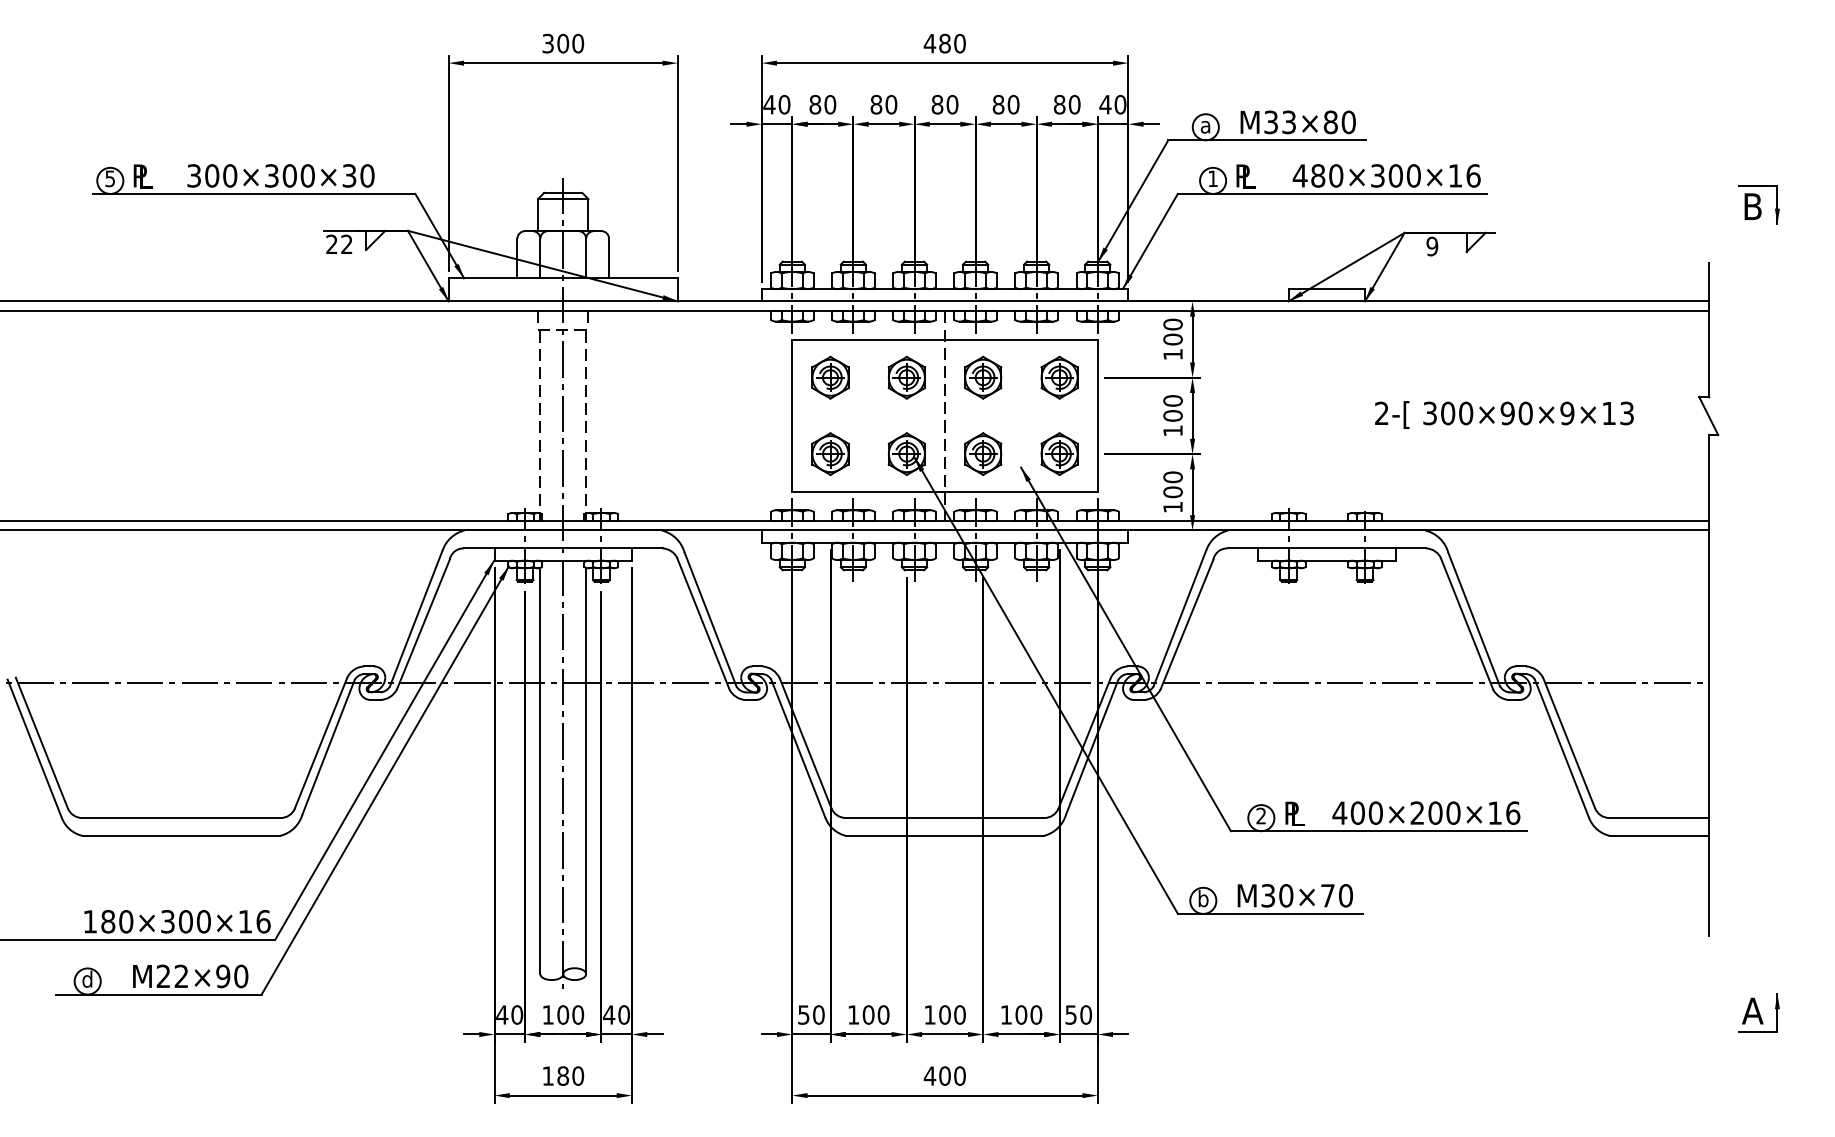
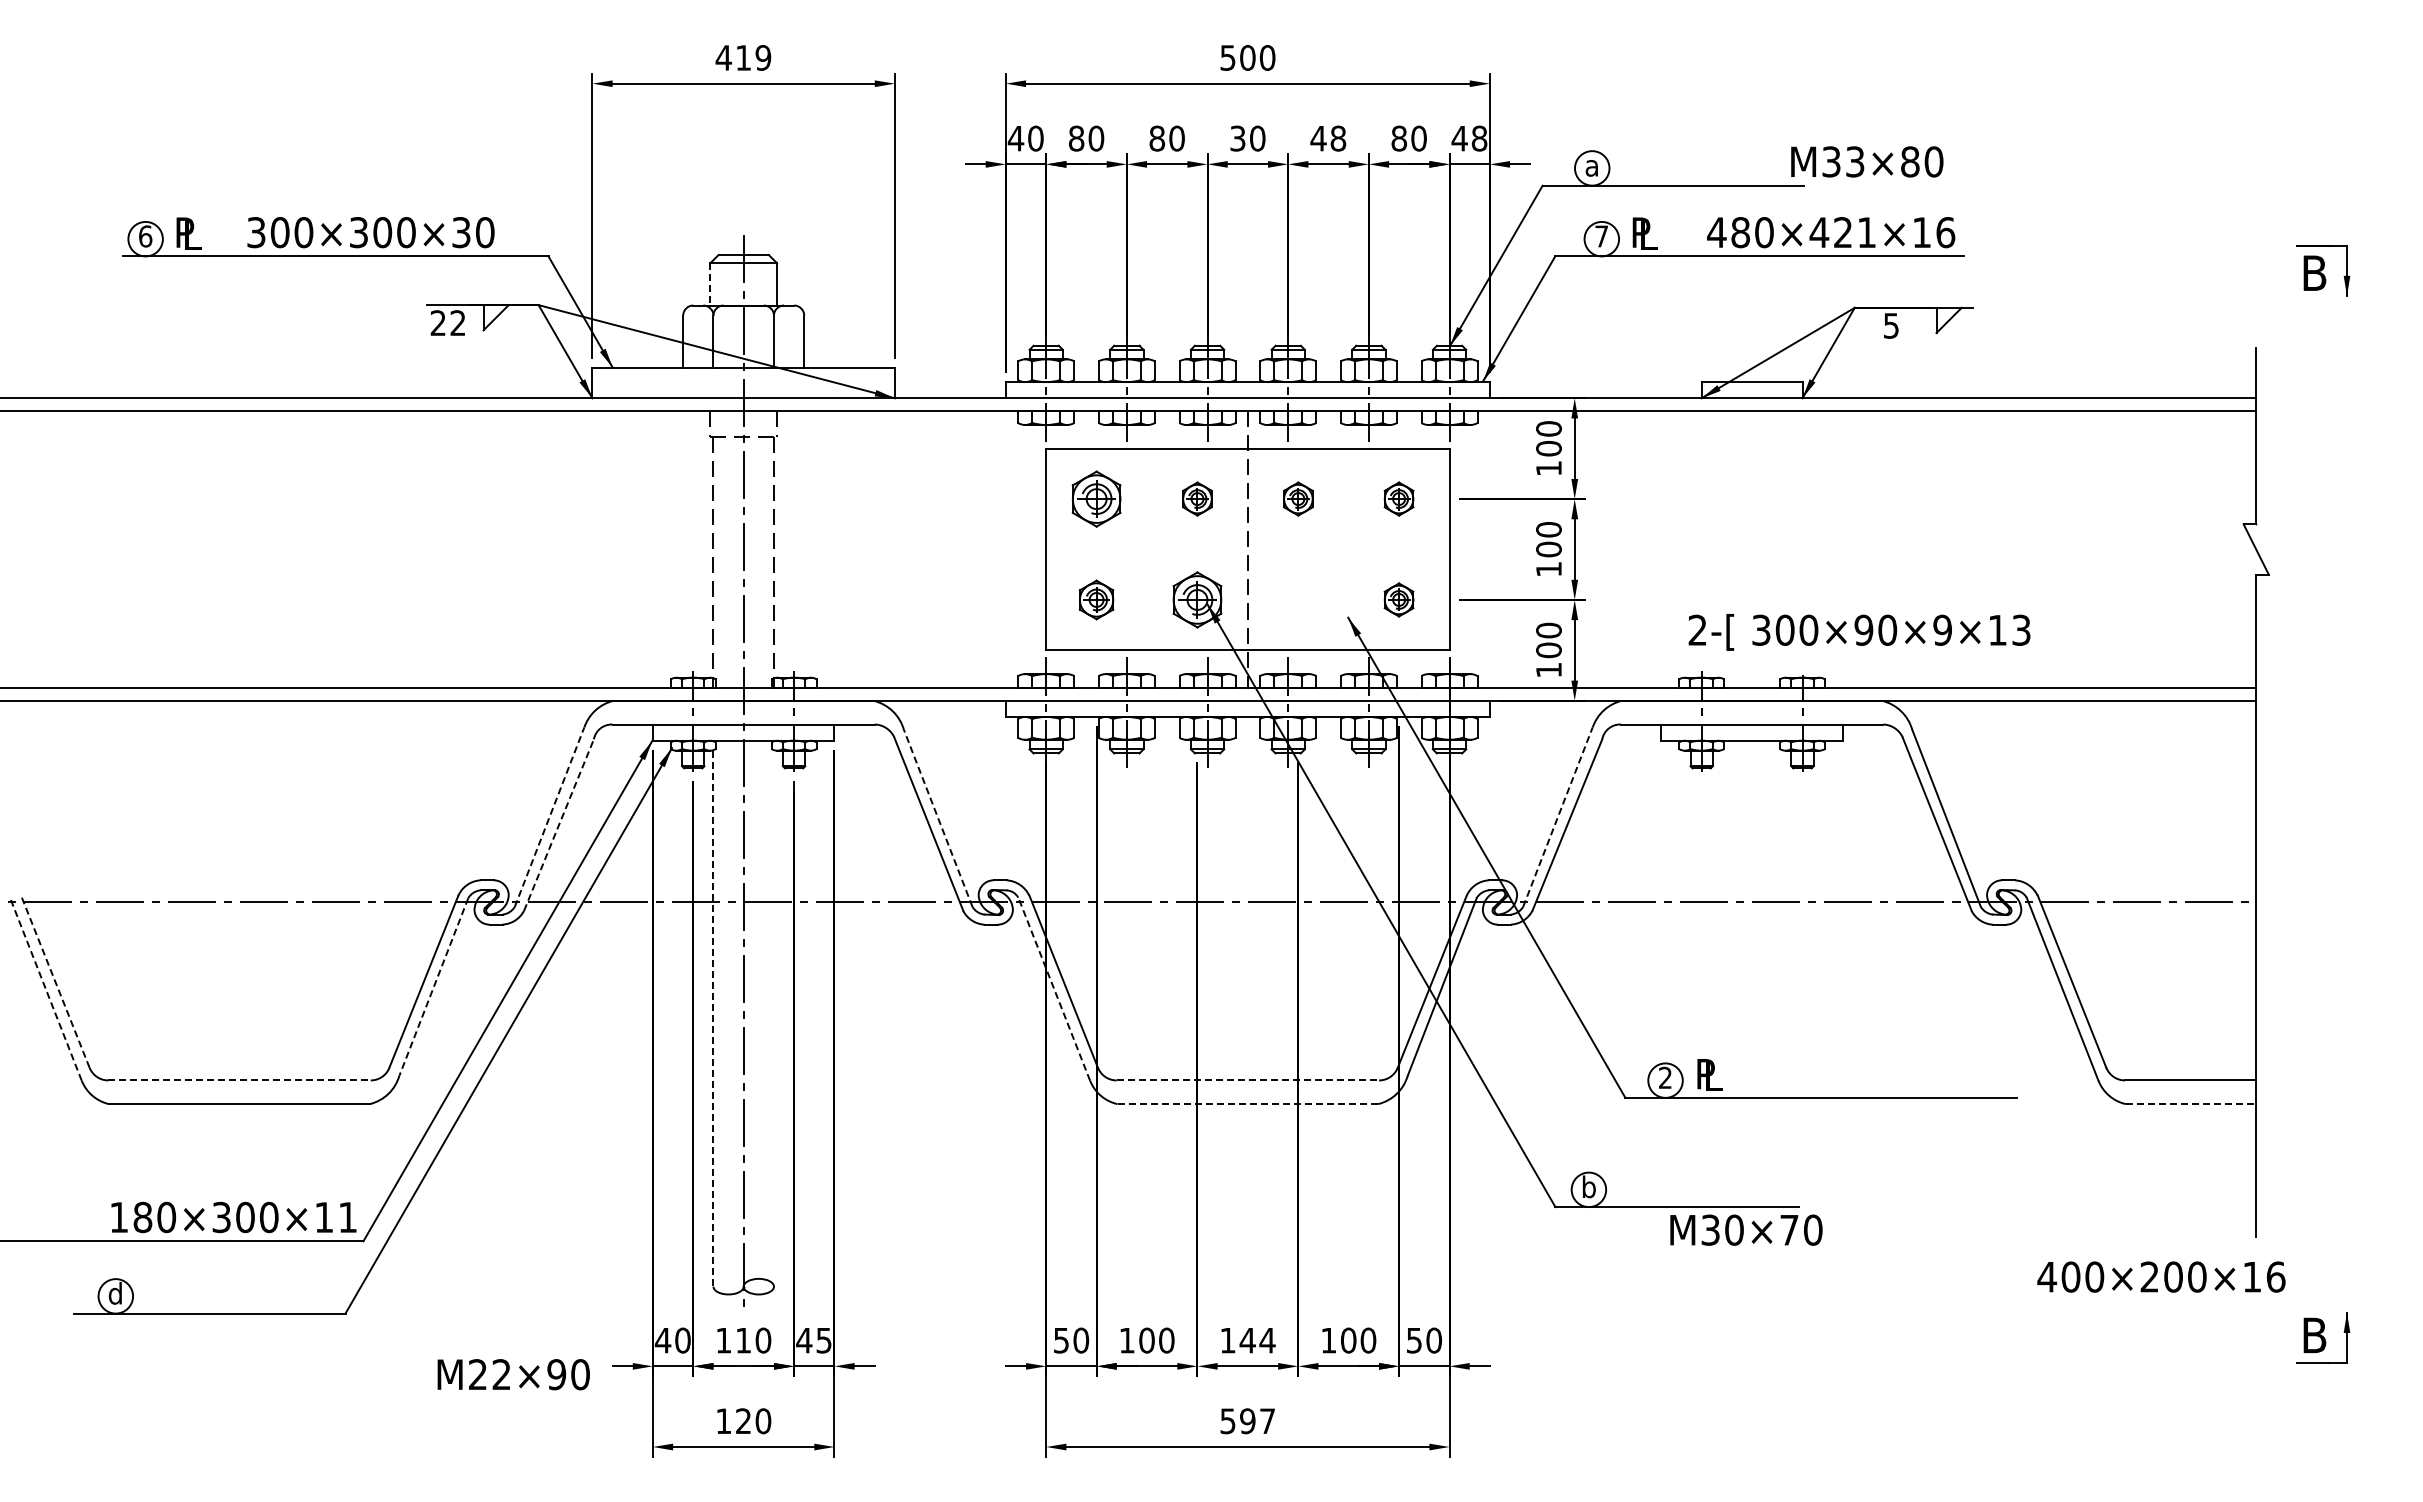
text: (563, 43) -> (743, 57), 300 -> 419
text: (937, 43) -> (1237, 57), 480 -> 500
text: (937, 104) -> (1237, 138), 80 -> 30
text: (1006, 104) -> (1328, 138), 80 -> 48
text: (1120, 104) -> (1479, 138), 40 -> 48
text: (1298, 122) -> (1867, 161), moved
text: (1395, 175) -> (1842, 232), 480×300×16 -> 480×421×16
text: (110, 178) -> (145, 236), 5 -> 6
text: (1212, 178) -> (1601, 236), 1 -> 7
line: (538, 215) -> (710, 284), solid -> dashed
text: (1432, 246) -> (1891, 325), 9 -> 5
part: (906, 377) -> (1197, 498), size x0.6
part: (983, 377) -> (1298, 498), size x0.6
part: (1059, 377) -> (1398, 498), size x0.6
text: (1504, 415) -> (1859, 632), moved
part: (830, 453) -> (1096, 599), size x0.7
part: (983, 453) -> (1298, 599), removed
part: (1059, 453) -> (1398, 599), size x0.6
line: (416, 618) -> (549, 816), solid -> dashed
line: (1180, 618) -> (1558, 816), solid -> dashed
line: (710, 619) -> (938, 818), solid -> dashed
line: (422, 624) -> (558, 825), solid -> dashed
line: (42, 743) -> (55, 981), solid -> dashed
line: (328, 747) -> (433, 987), solid -> dashed
line: (34, 748) -> (45, 988), solid -> dashed
line: (798, 748) -> (1054, 988), solid -> dashed
line: (540, 771) -> (713, 1018), solid -> dashed
line: (585, 771) -> (773, 1018), removed
text: (1426, 812) -> (2161, 1276), moved
line: (182, 818) -> (240, 1080), solid -> dashed
line: (945, 818) -> (1248, 1080), solid -> dashed
line: (945, 836) -> (1248, 1104), solid -> dashed
line: (1659, 836) -> (2191, 1104), solid -> dashed
text: (1295, 895) -> (1746, 1229), moved
text: (263, 921) -> (347, 1217), 180×300×16 -> 180×300×11
text: (190, 976) -> (513, 1374), moved
text: (1752, 1011) -> (2314, 1335), A -> B
text: (563, 1014) -> (743, 1340), 100 -> 110
text: (623, 1014) -> (823, 1340), 40 -> 45
text: (952, 1014) -> (1257, 1340), 100 -> 144
text: (563, 1076) -> (743, 1421), 180 -> 120
text: (944, 1076) -> (1247, 1421), 400 -> 597

